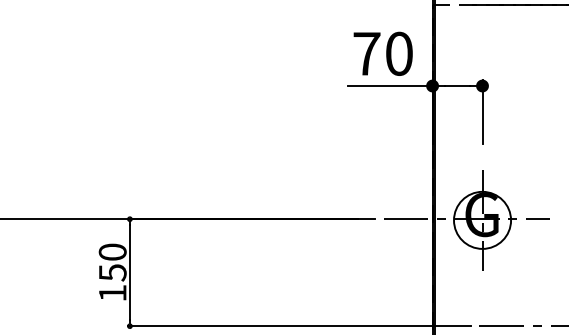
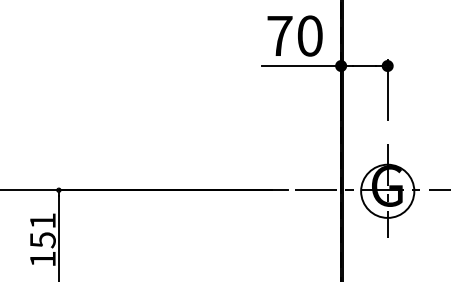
text: (112, 251) -> (42, 220), 150 -> 151

